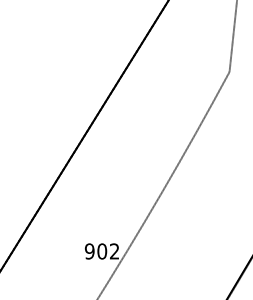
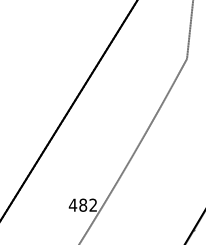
text: (95, 250) -> (77, 204), 902 -> 482

